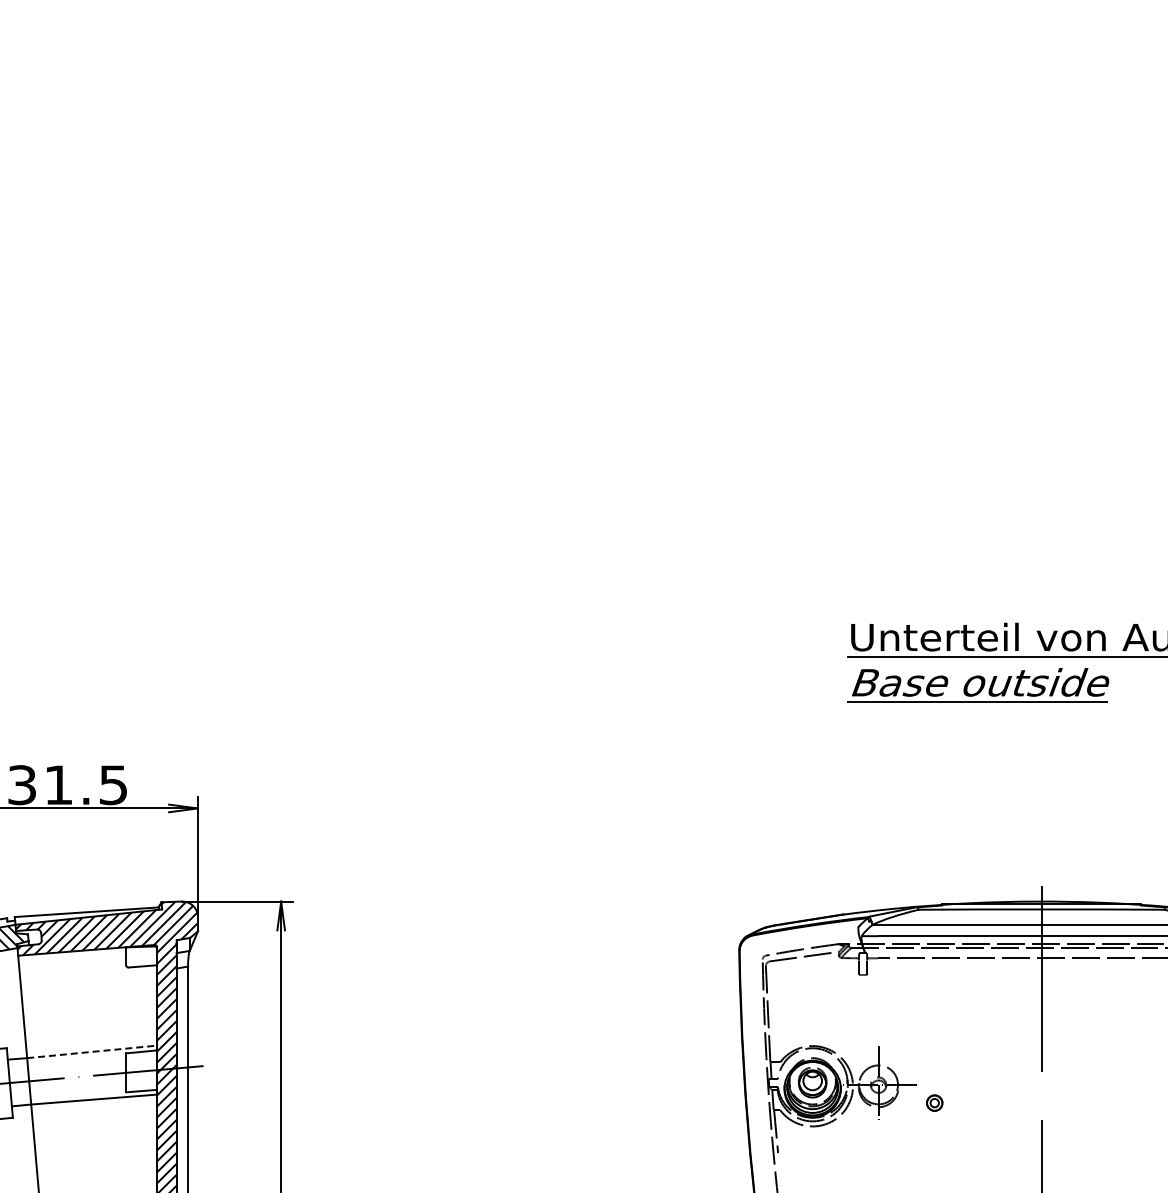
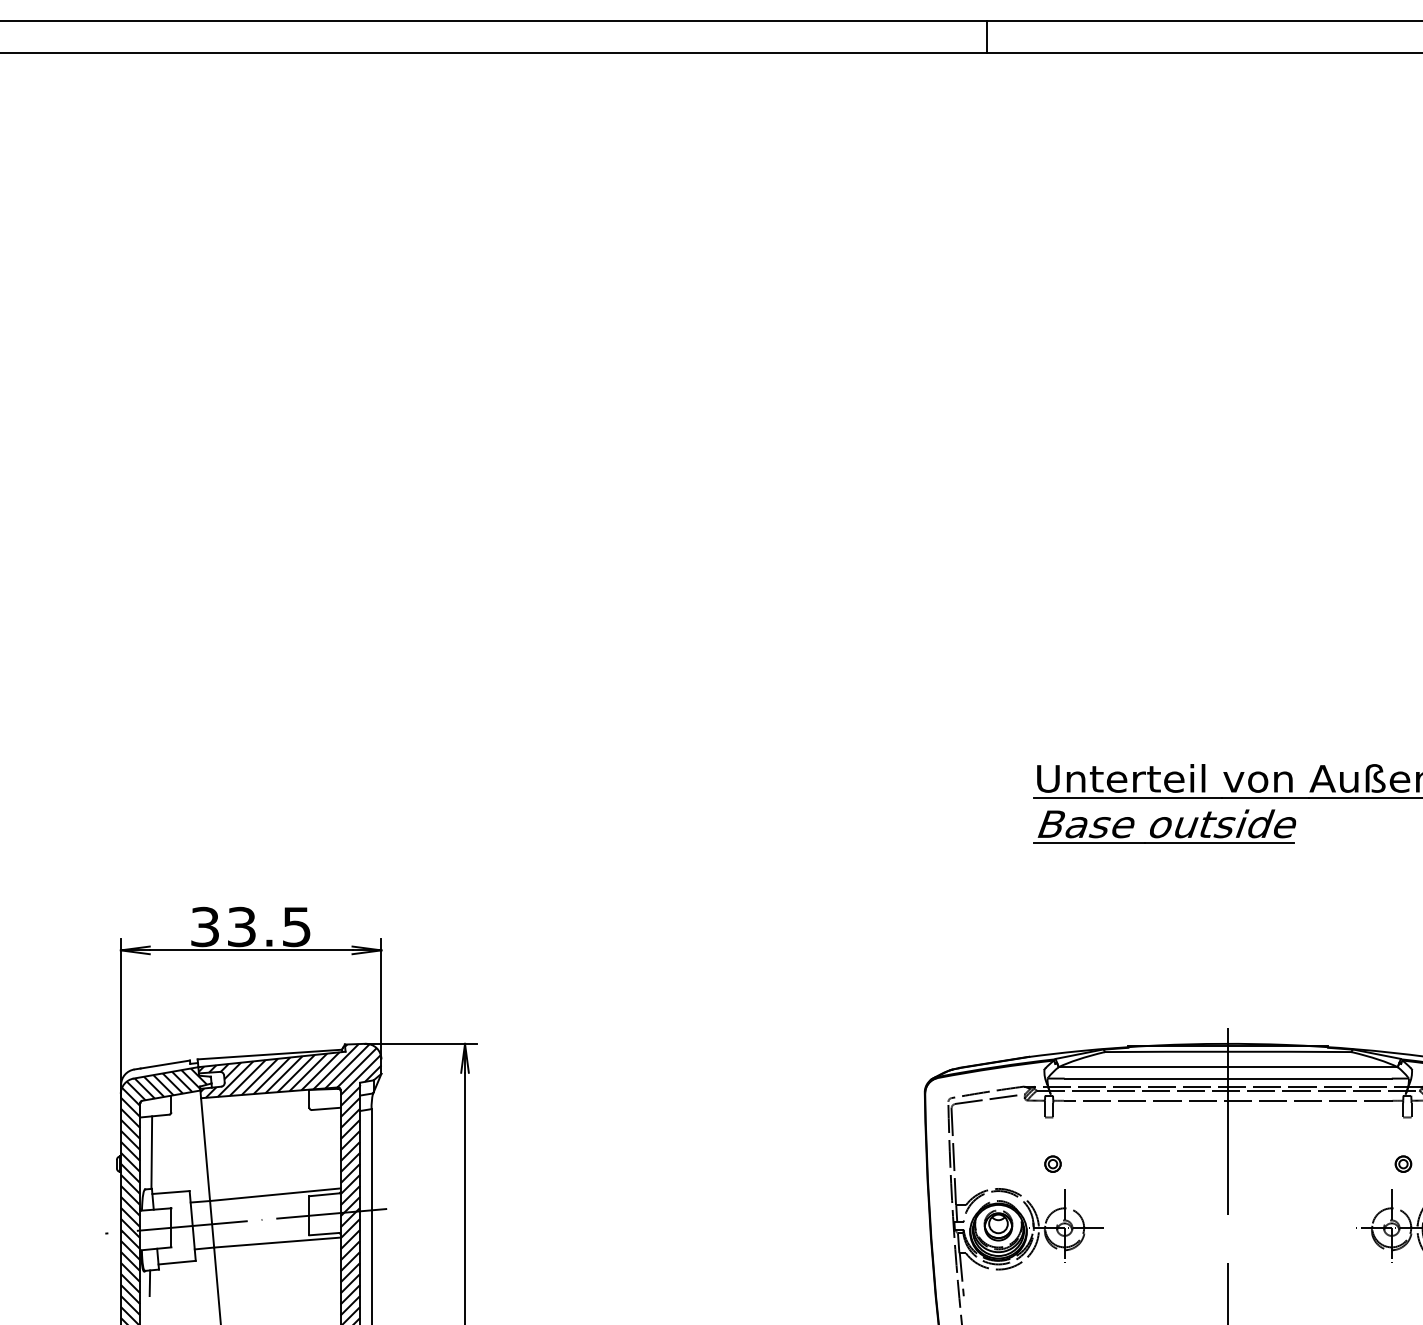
text: (58, 784) -> (241, 926), 31.5 -> 33.5
line: (92, 1051) -> (275, 1194), dashed -> solid
part: (934, 1102) -> (1052, 1163), moved

